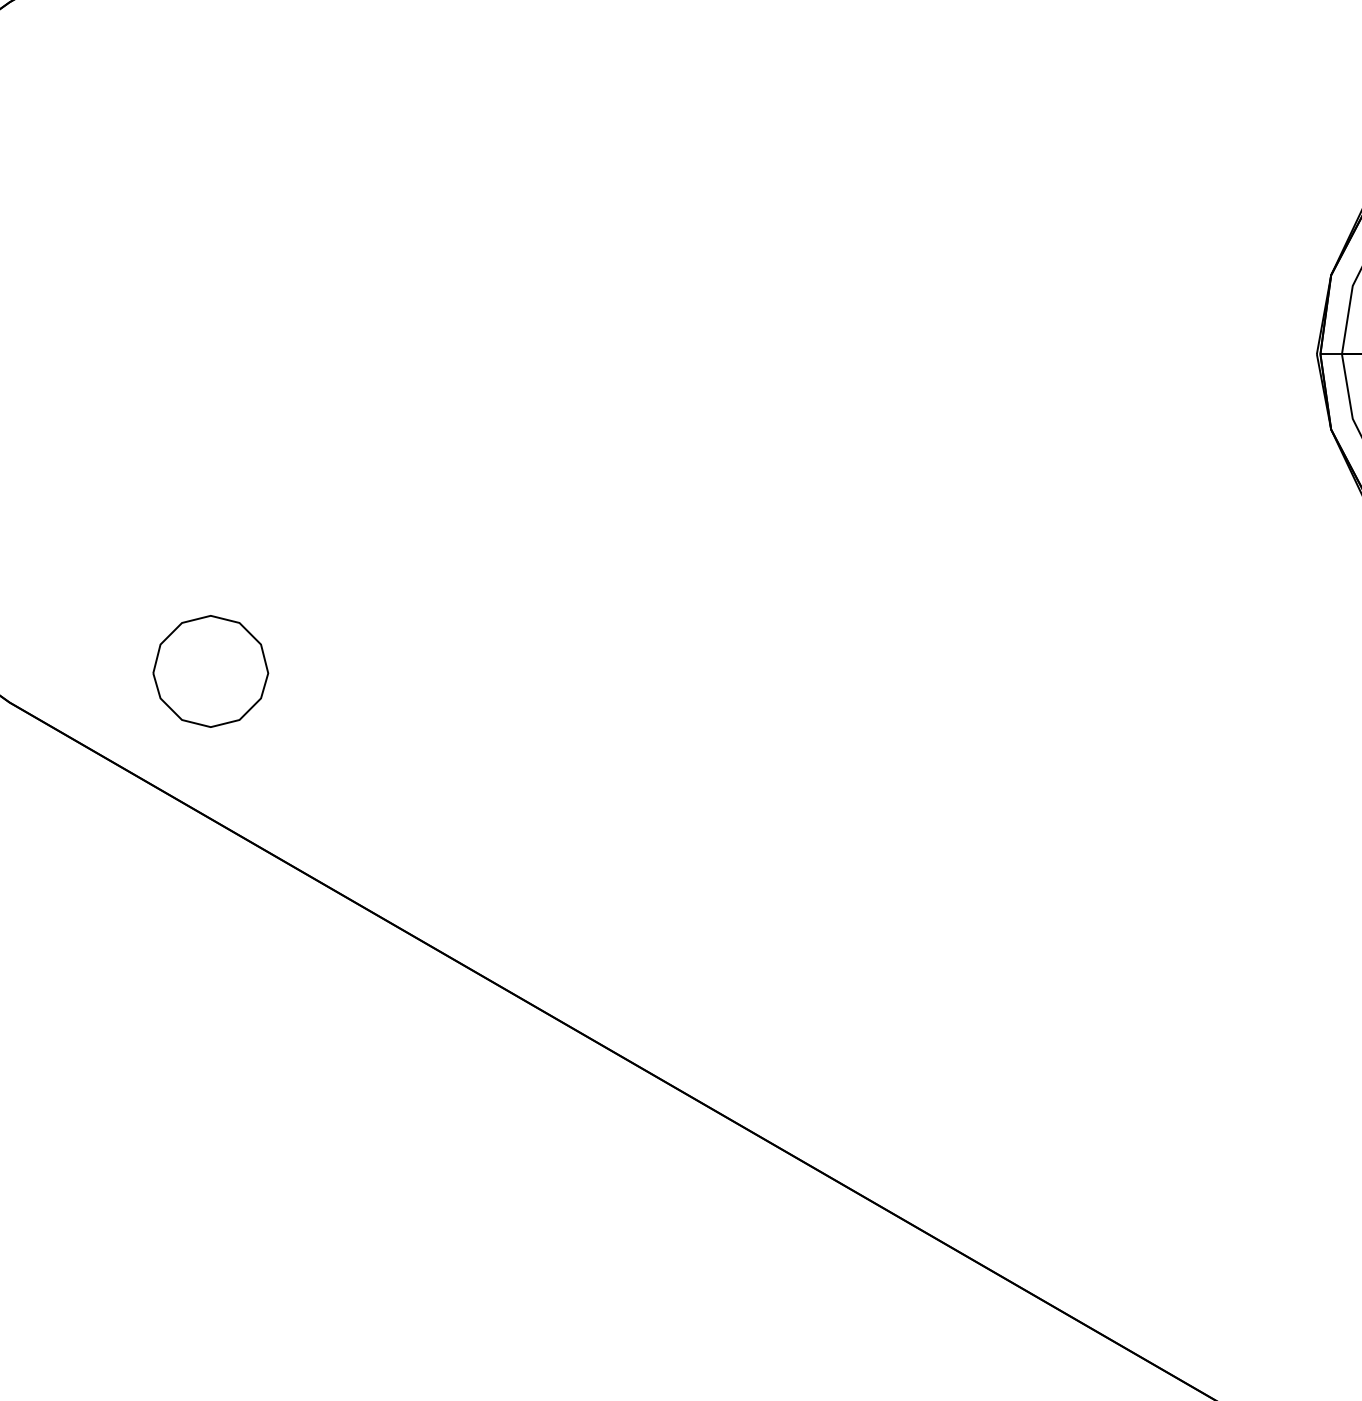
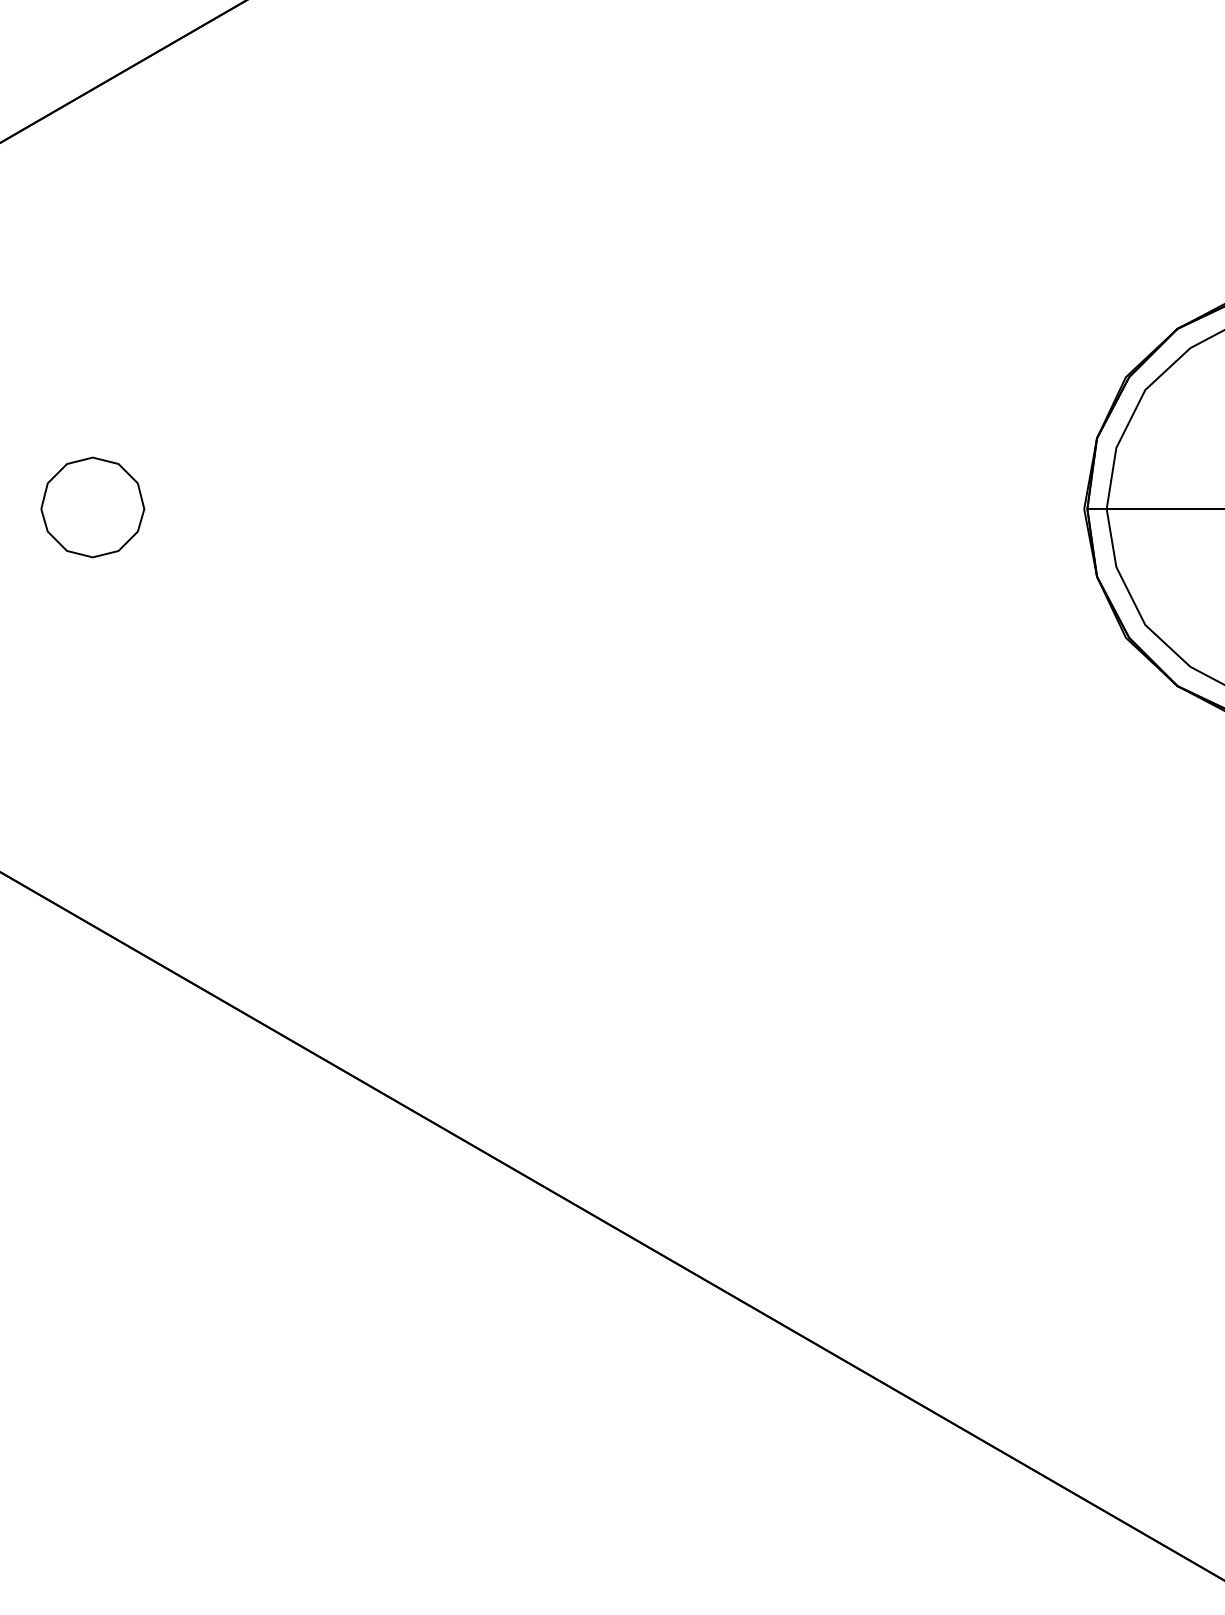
part: (210, 671) -> (92, 507), moved

